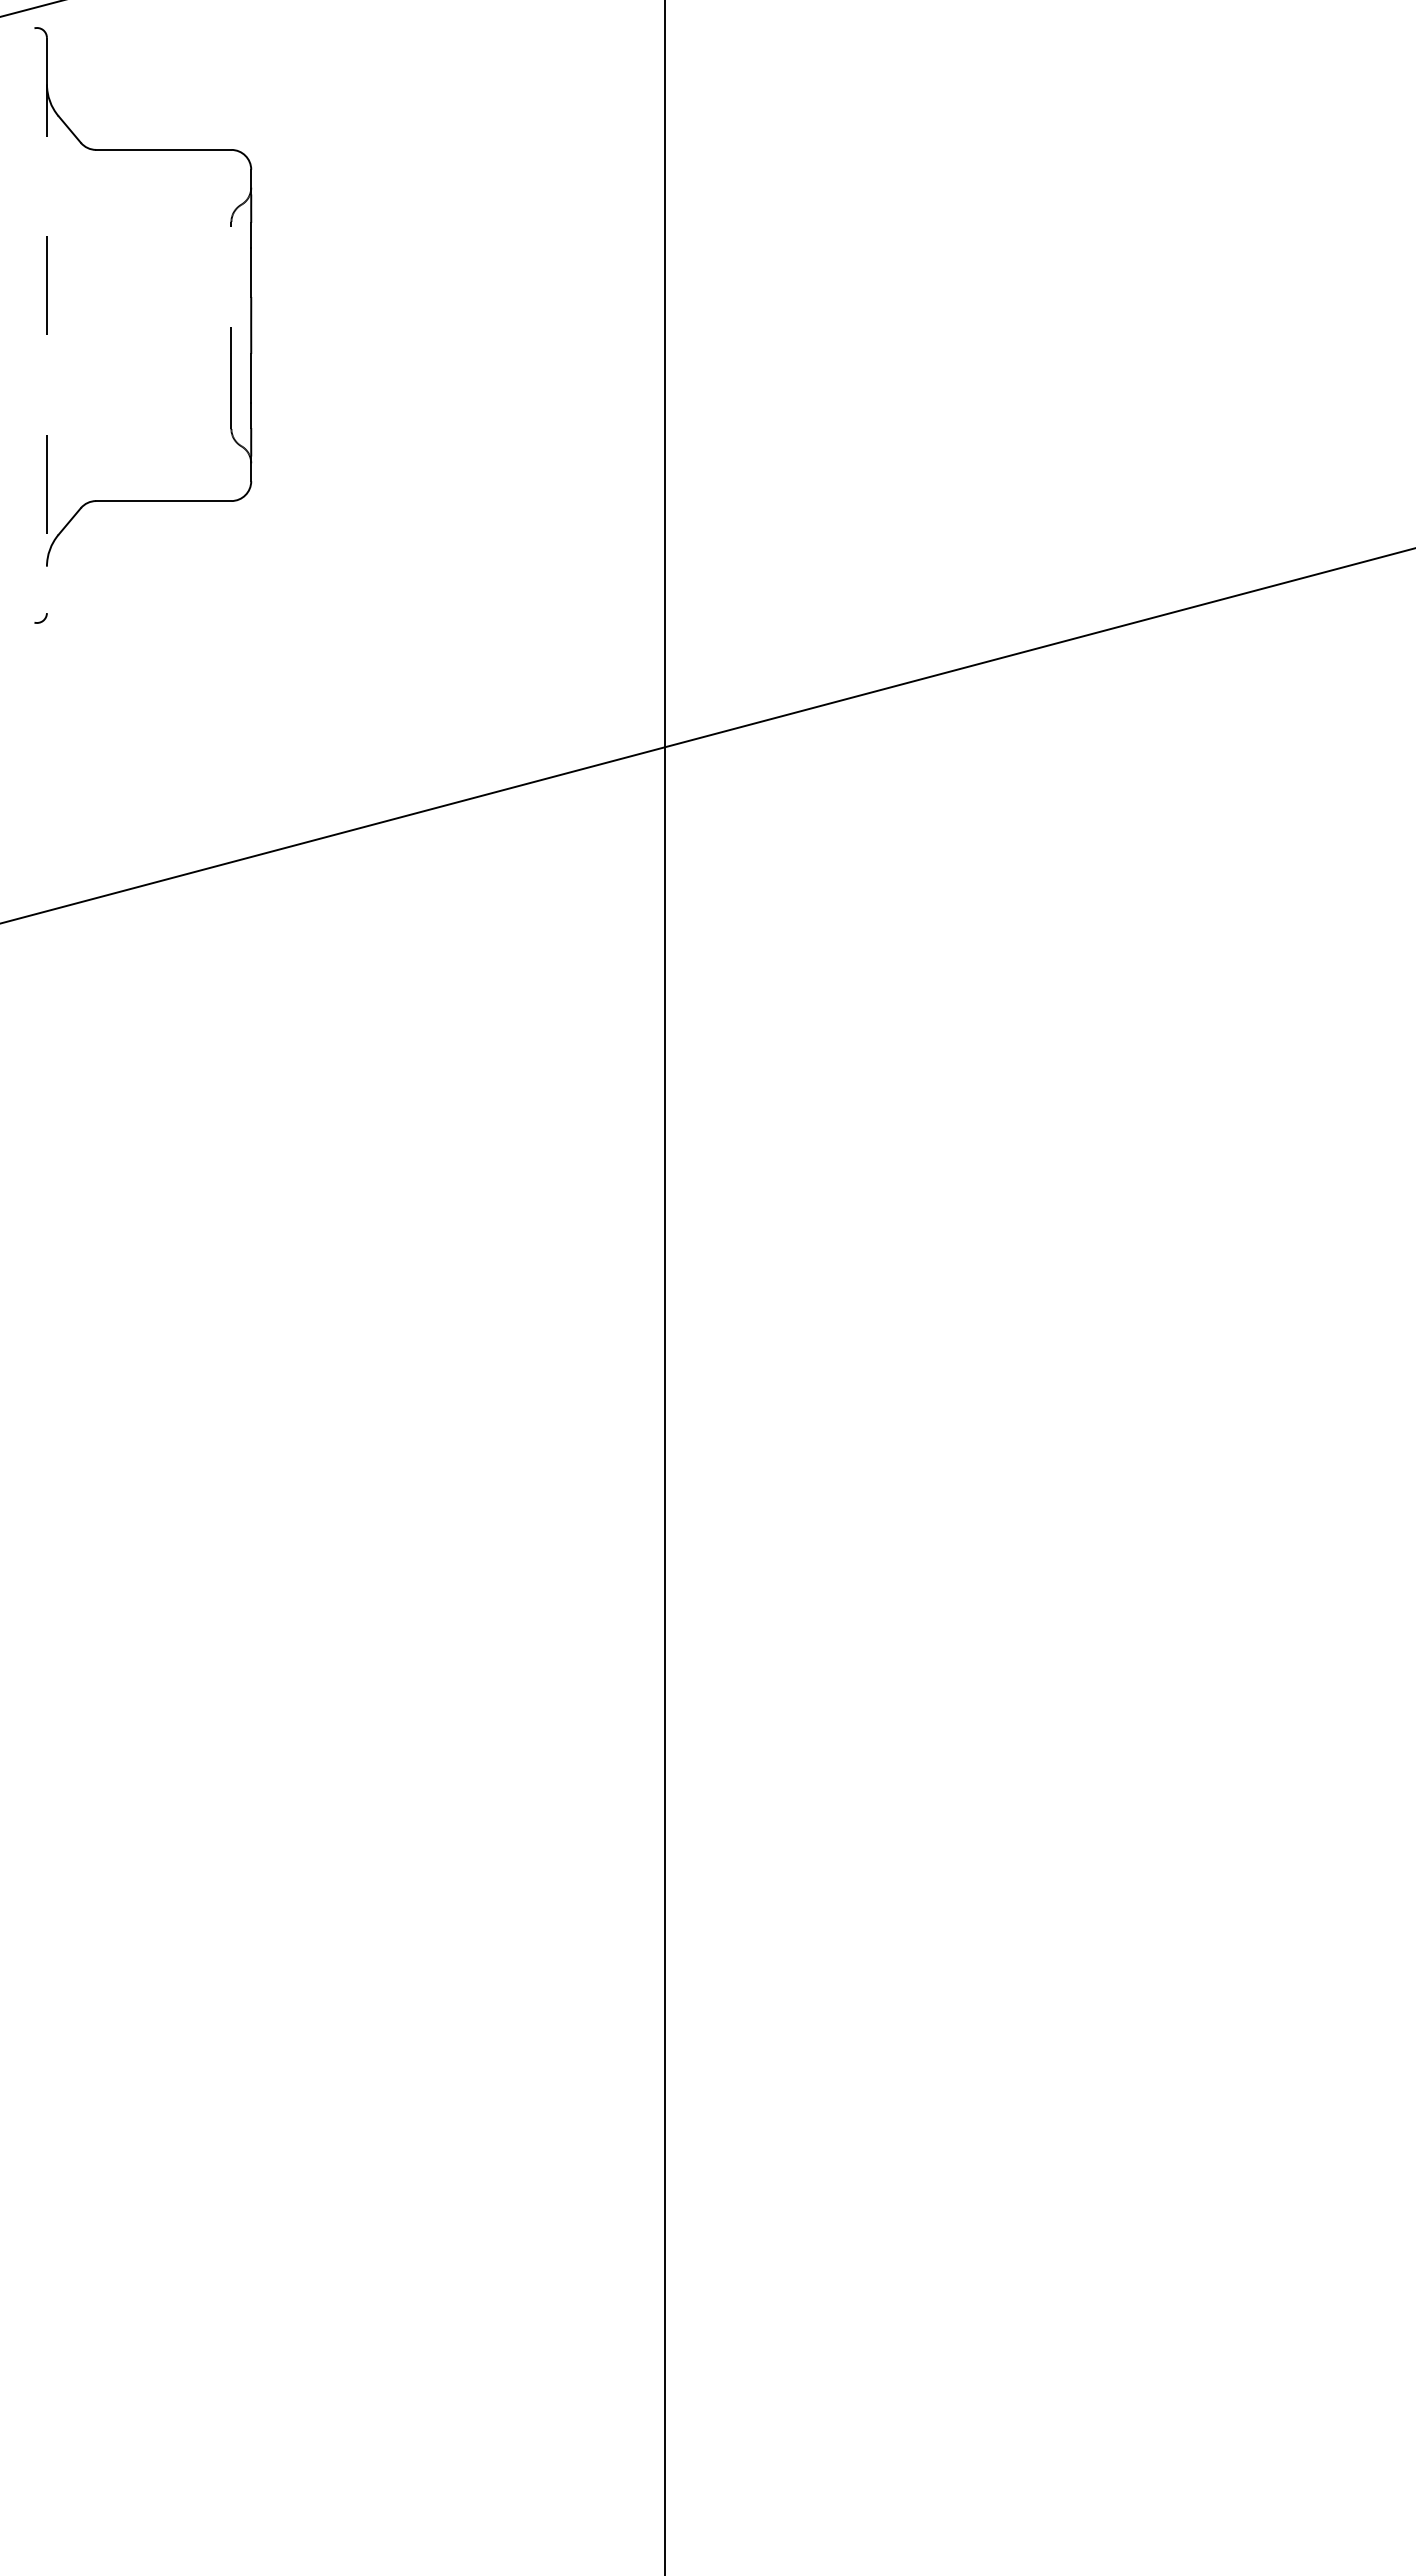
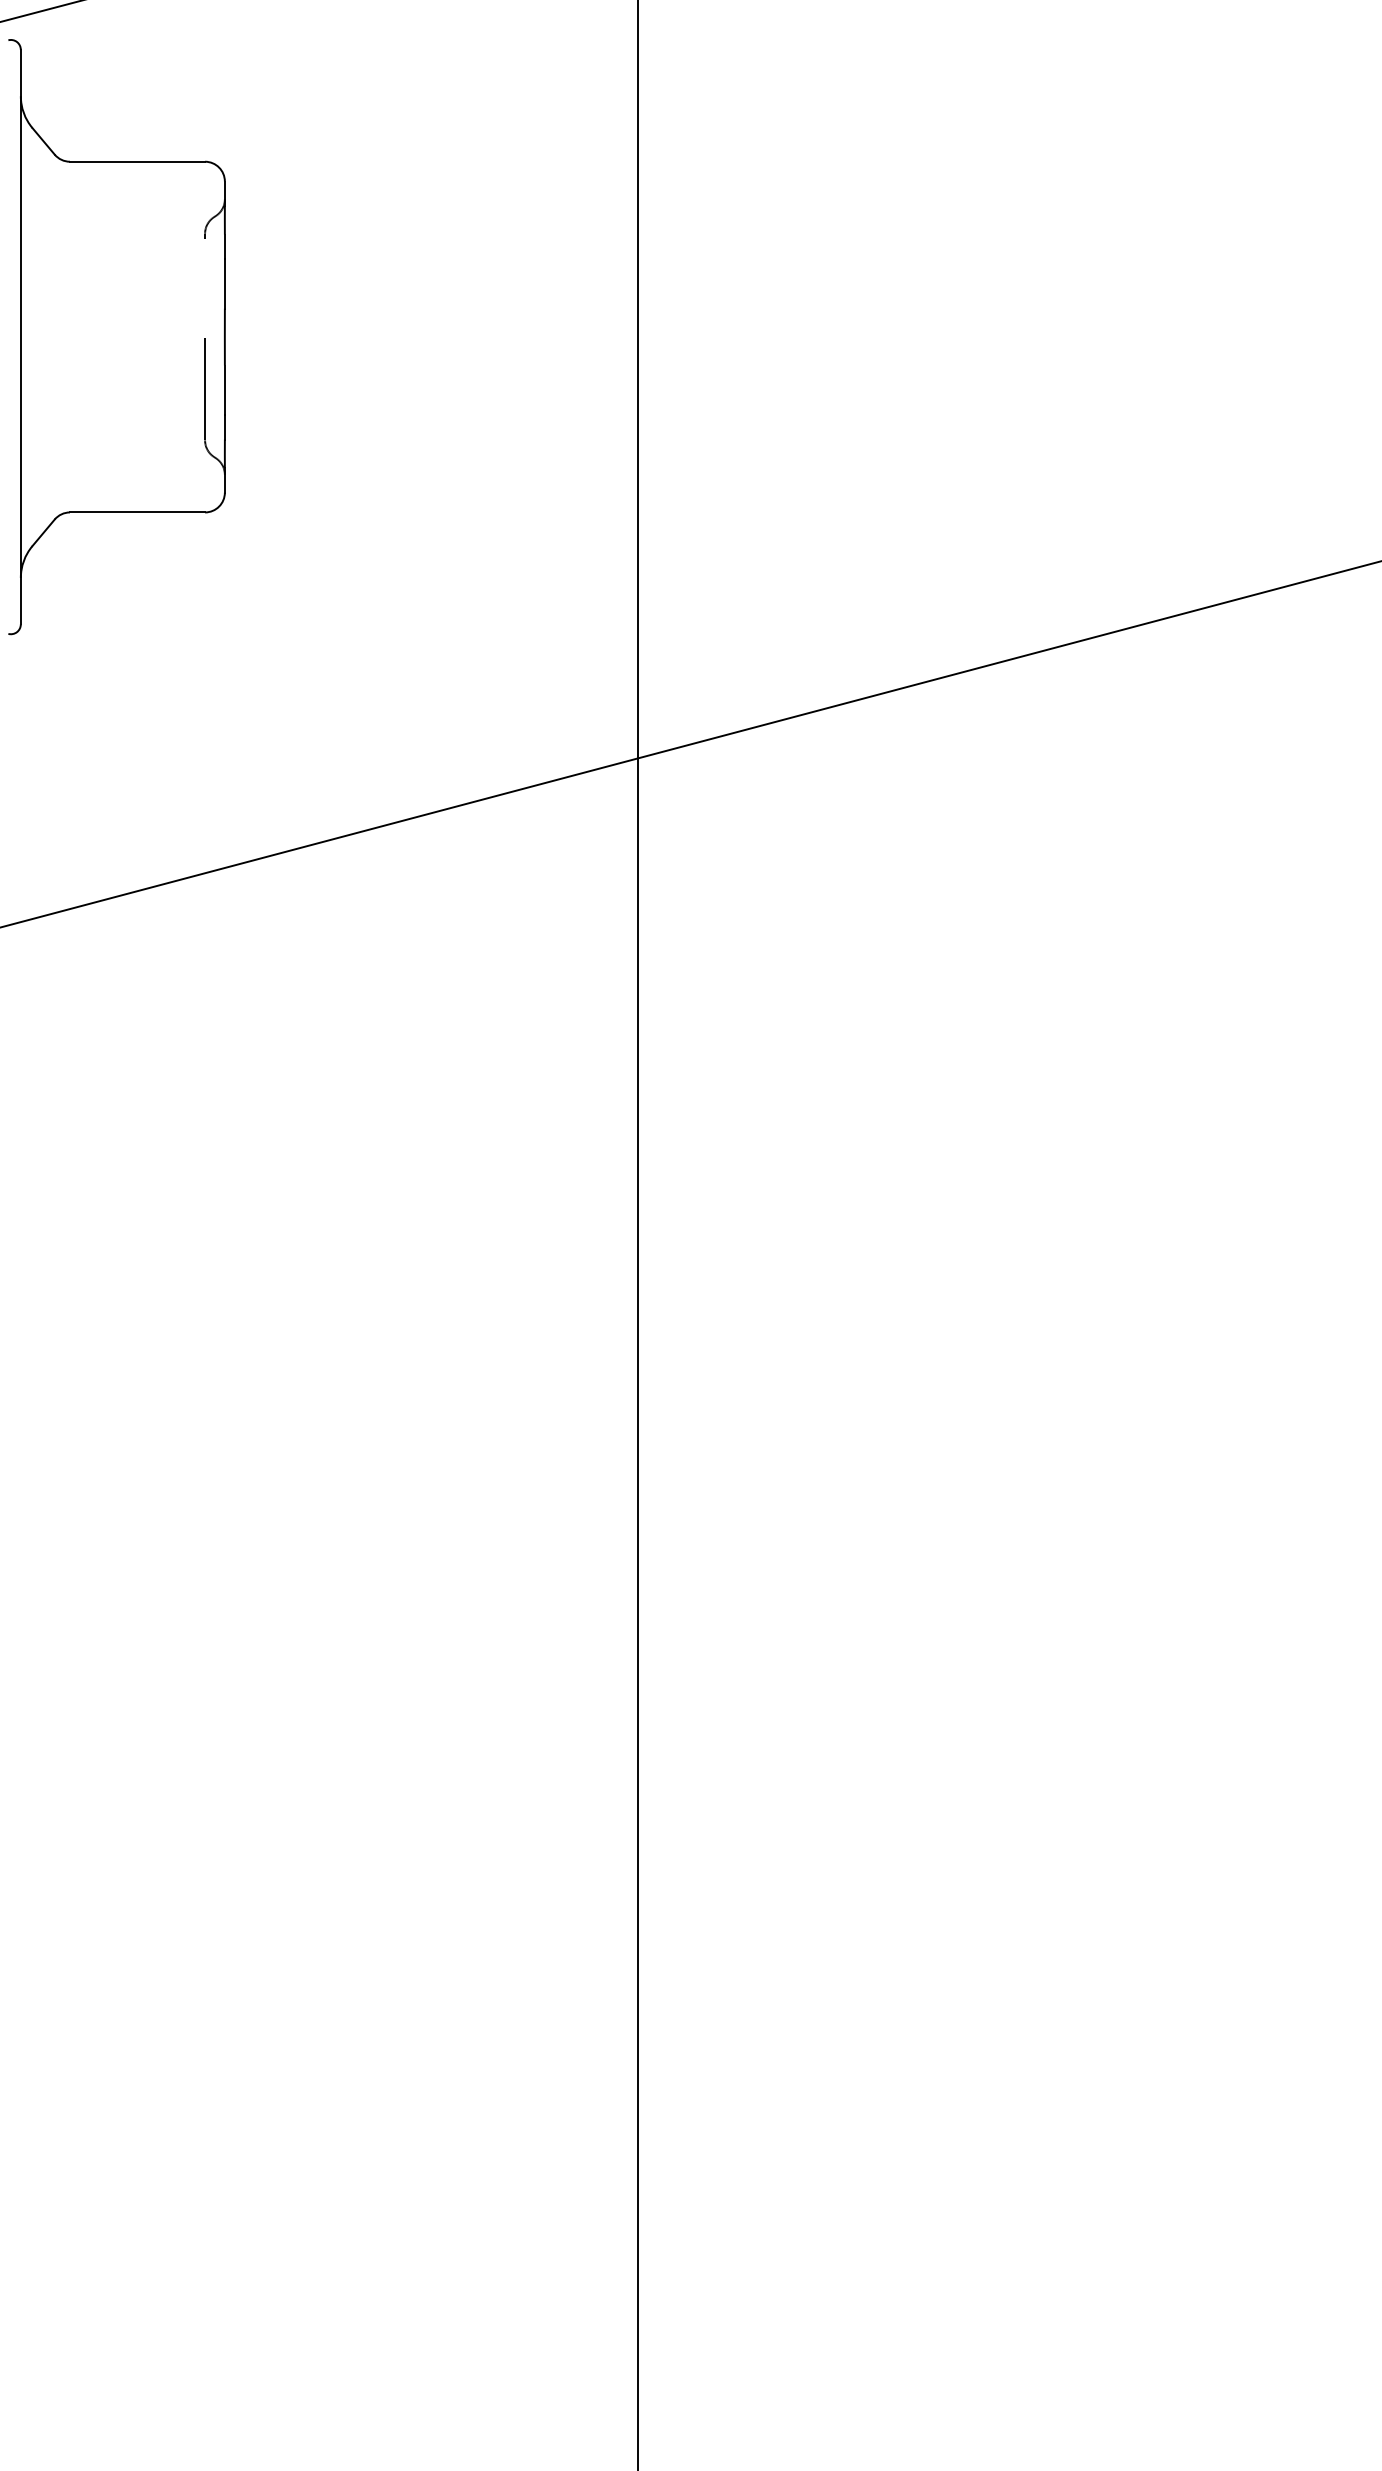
line: (46, 325) -> (20, 337), dashed -> solid

